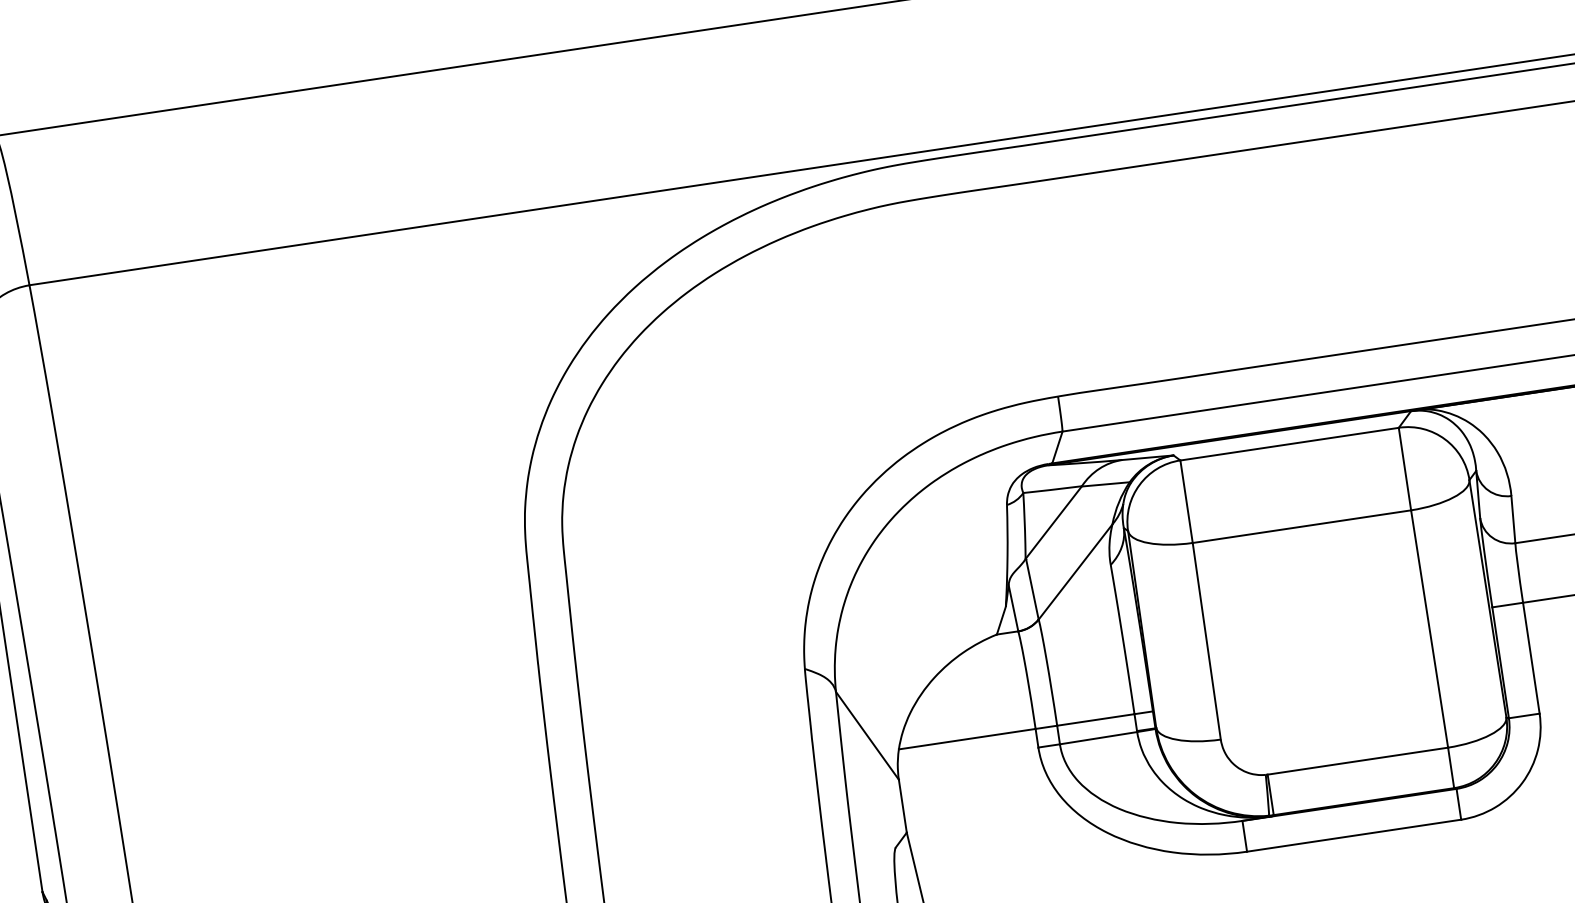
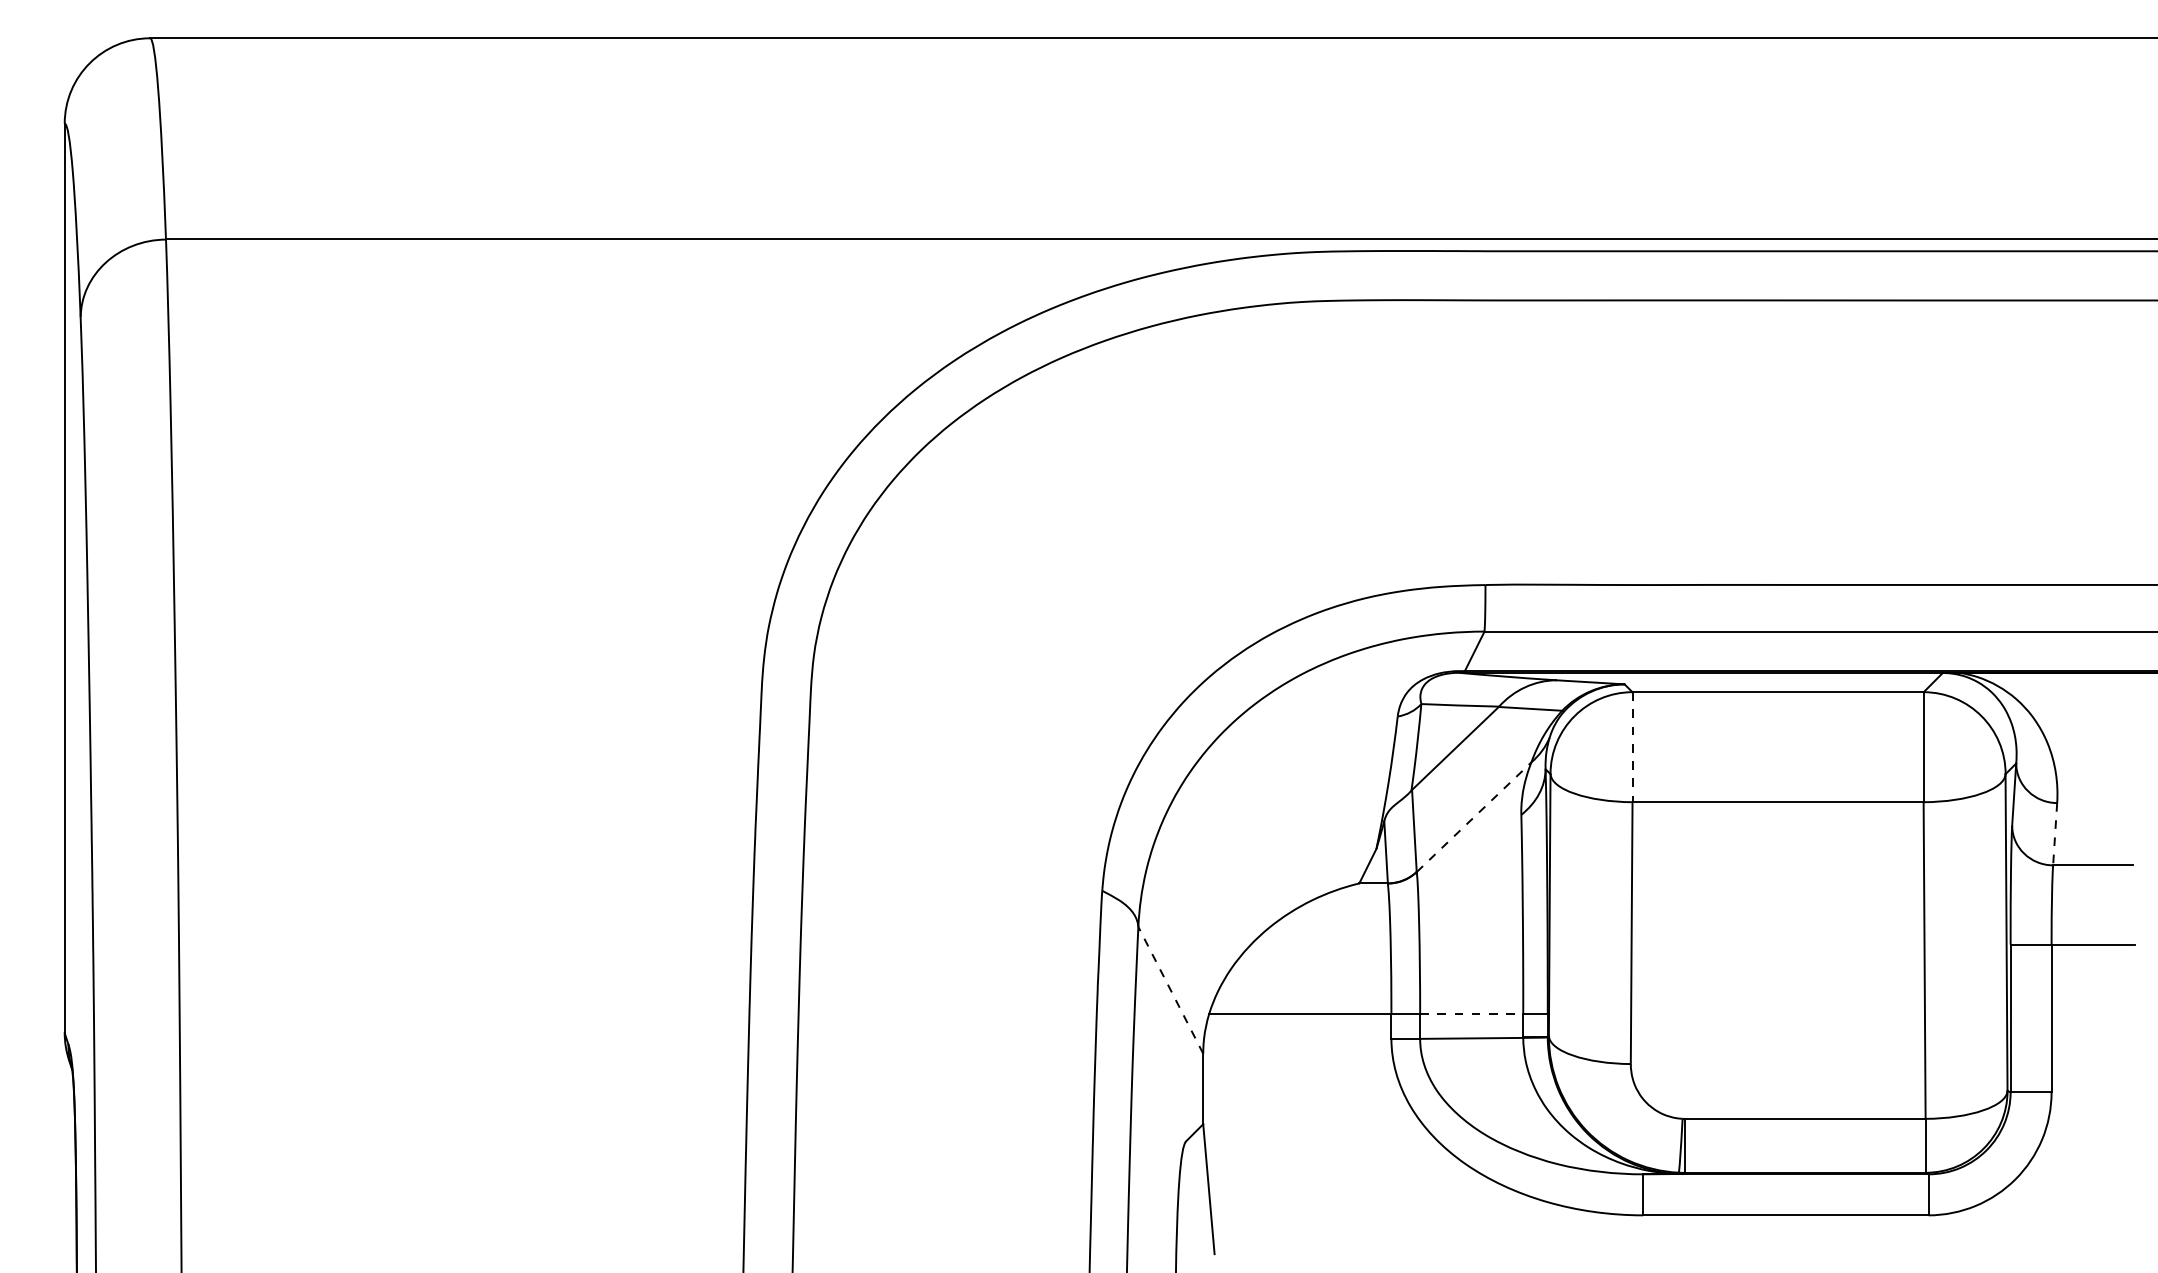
line: (1186, 501) -> (1632, 747), solid -> dashed
line: (1513, 519) -> (2055, 834), solid -> dashed
line: (1075, 571) -> (1474, 816), solid -> dashed
line: (1095, 720) -> (1471, 1014), solid -> dashed
line: (867, 735) -> (1170, 989), solid -> dashed

